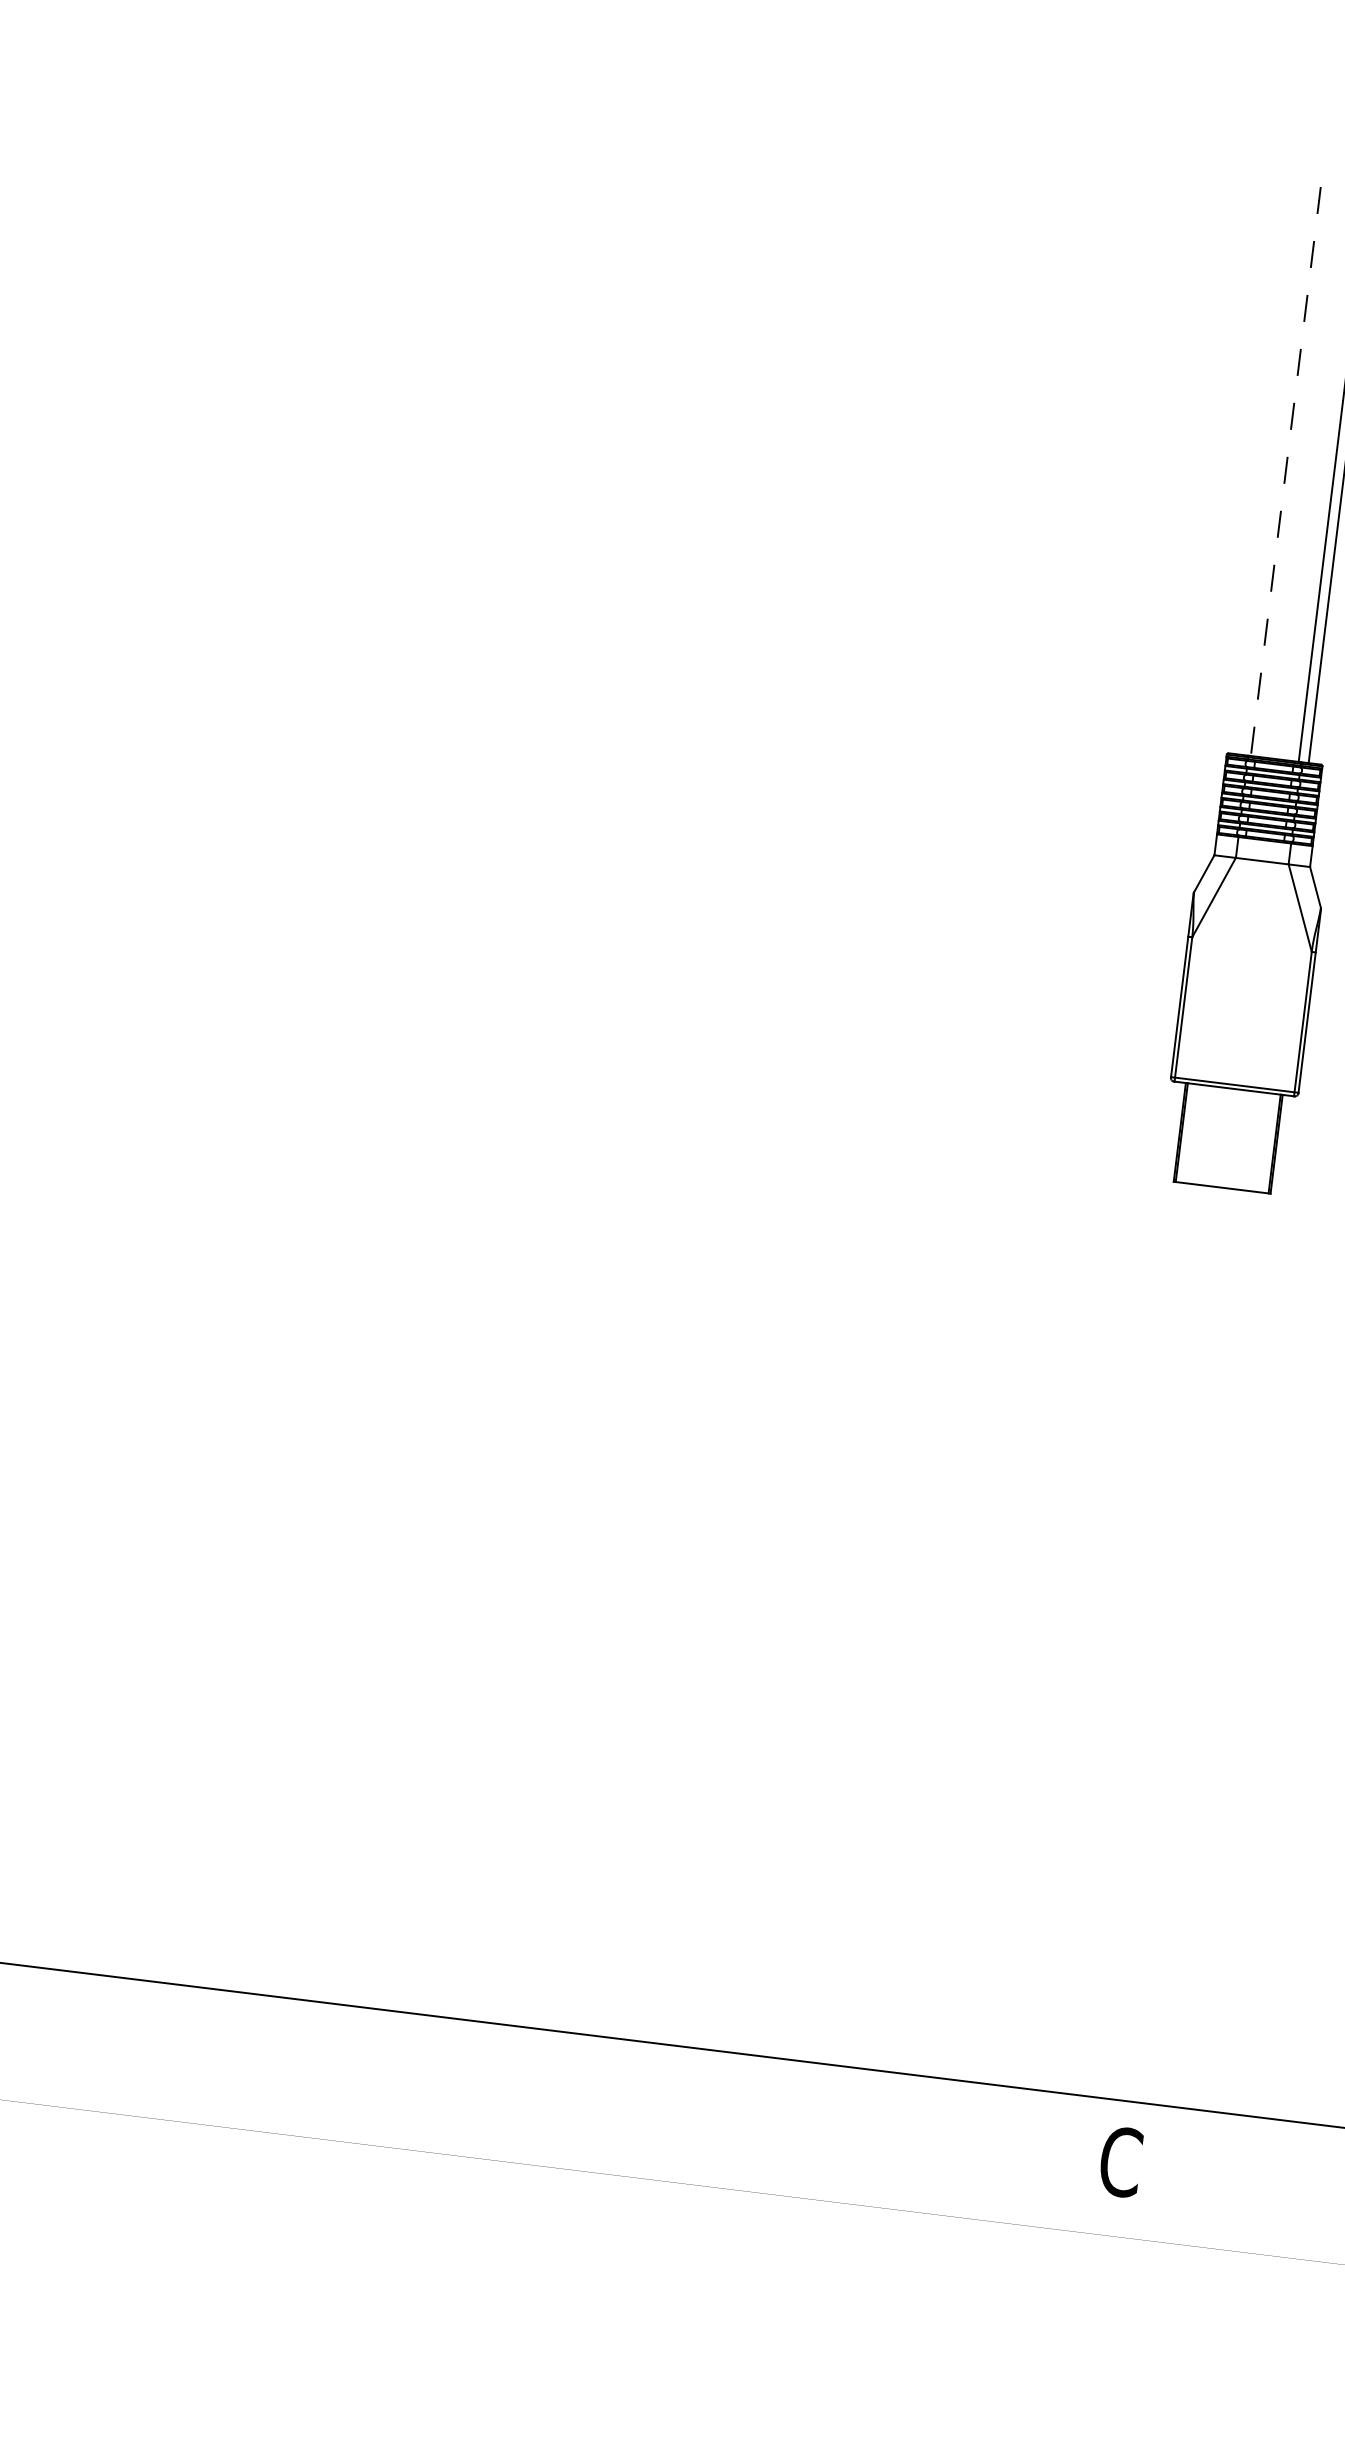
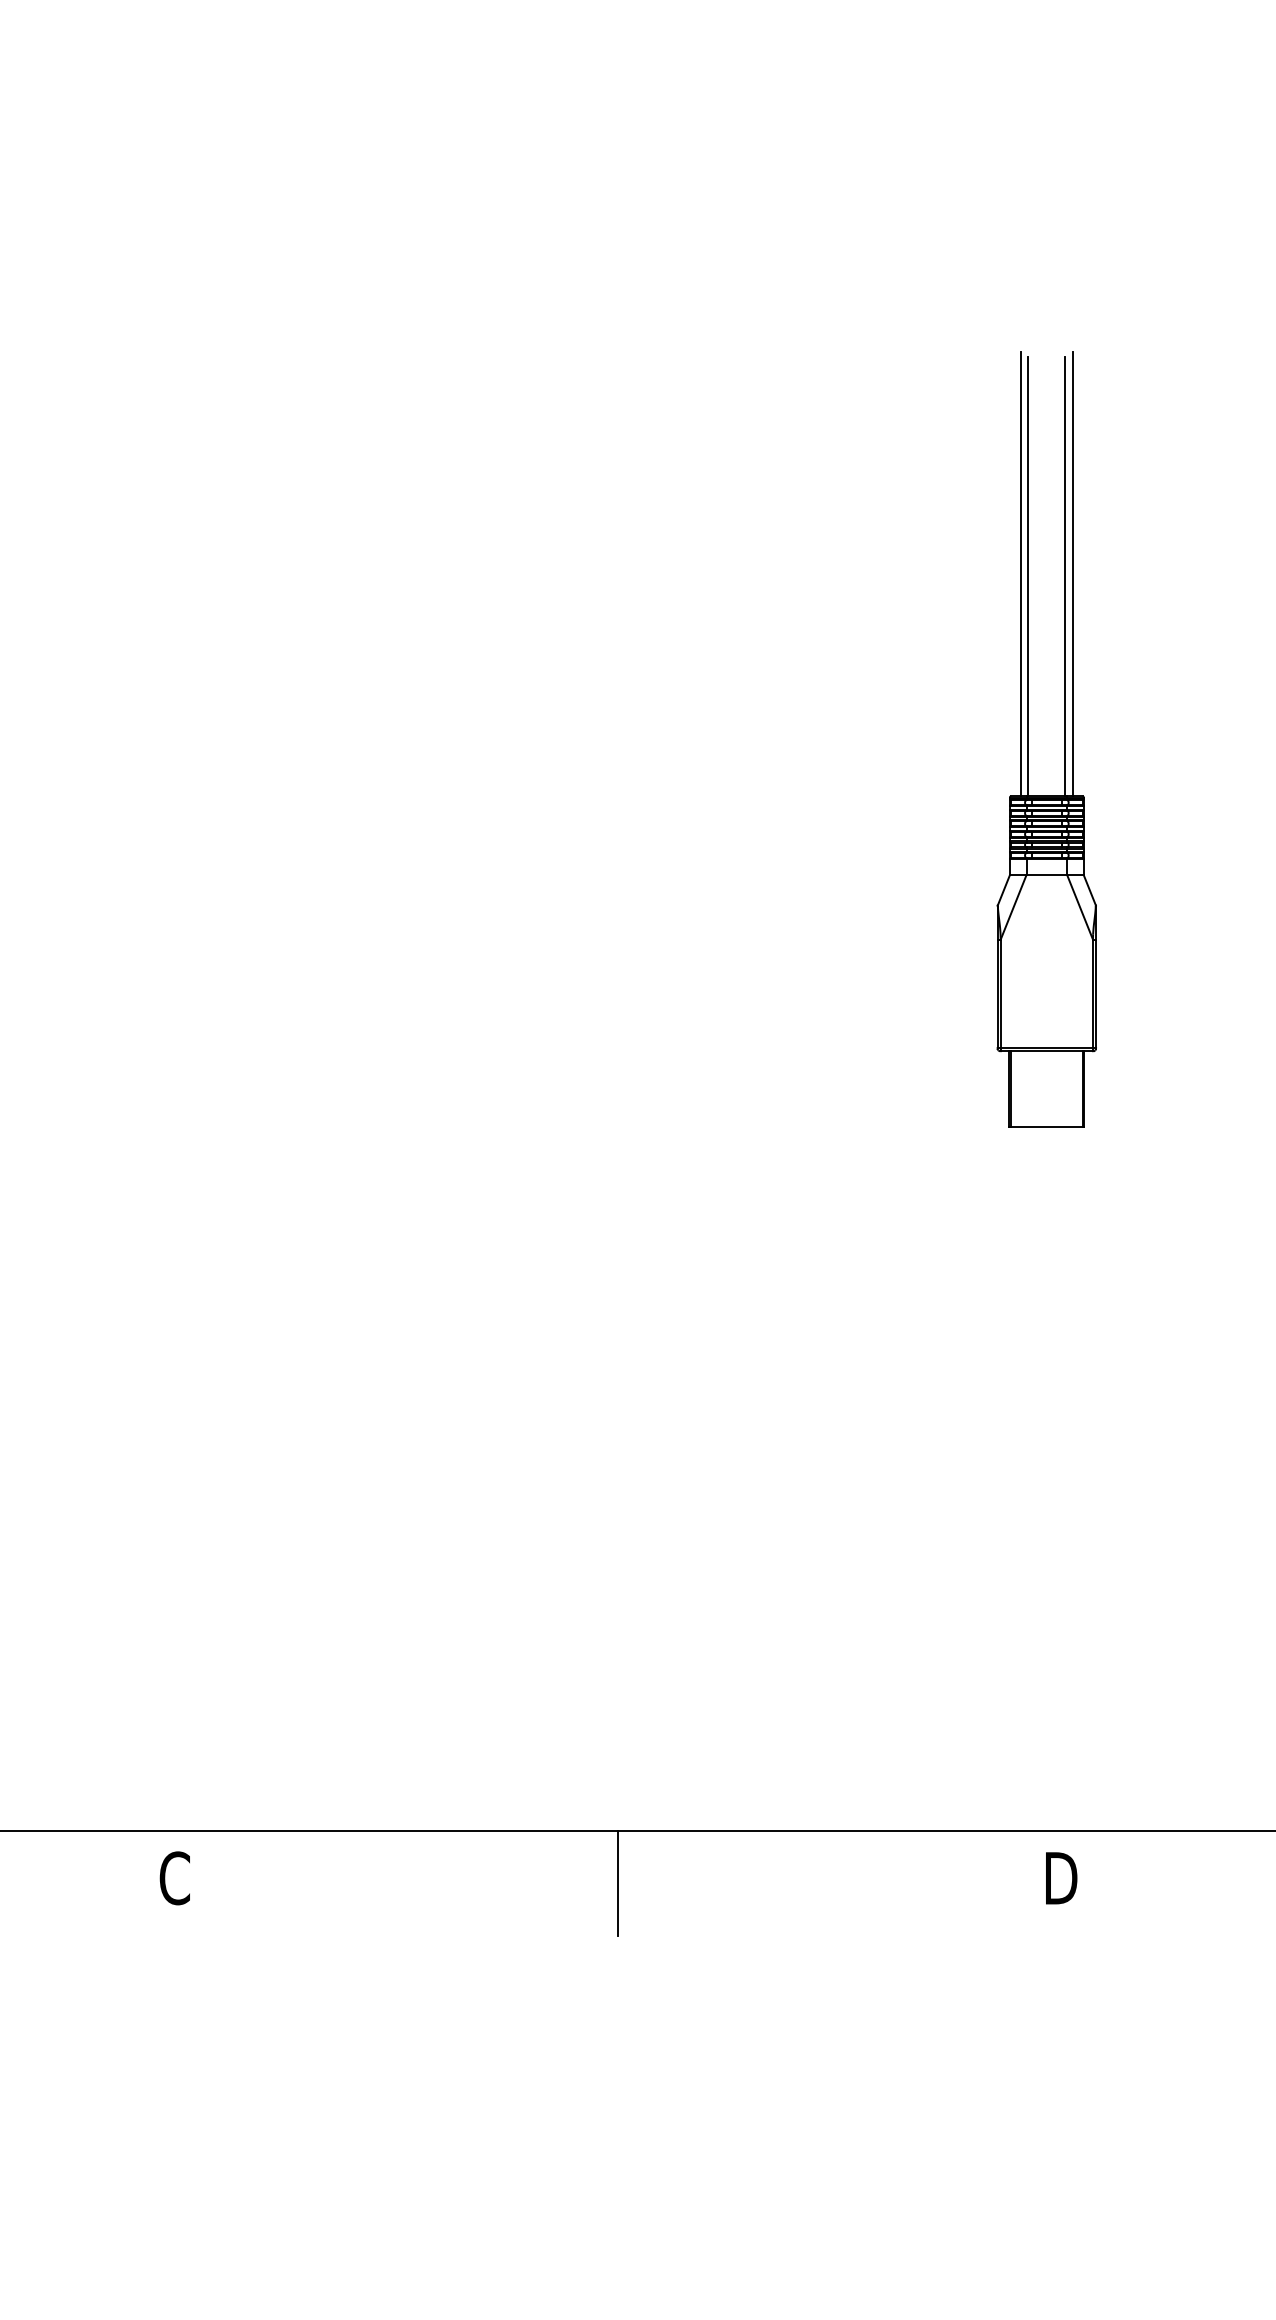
line: (1276, 466) -> (1020, 573), added
line: (1285, 471) -> (1028, 576), dashed -> solid
line: (546, 2098) -> (617, 1883), added
text: (1121, 2162) -> (1061, 1878), C -> D

